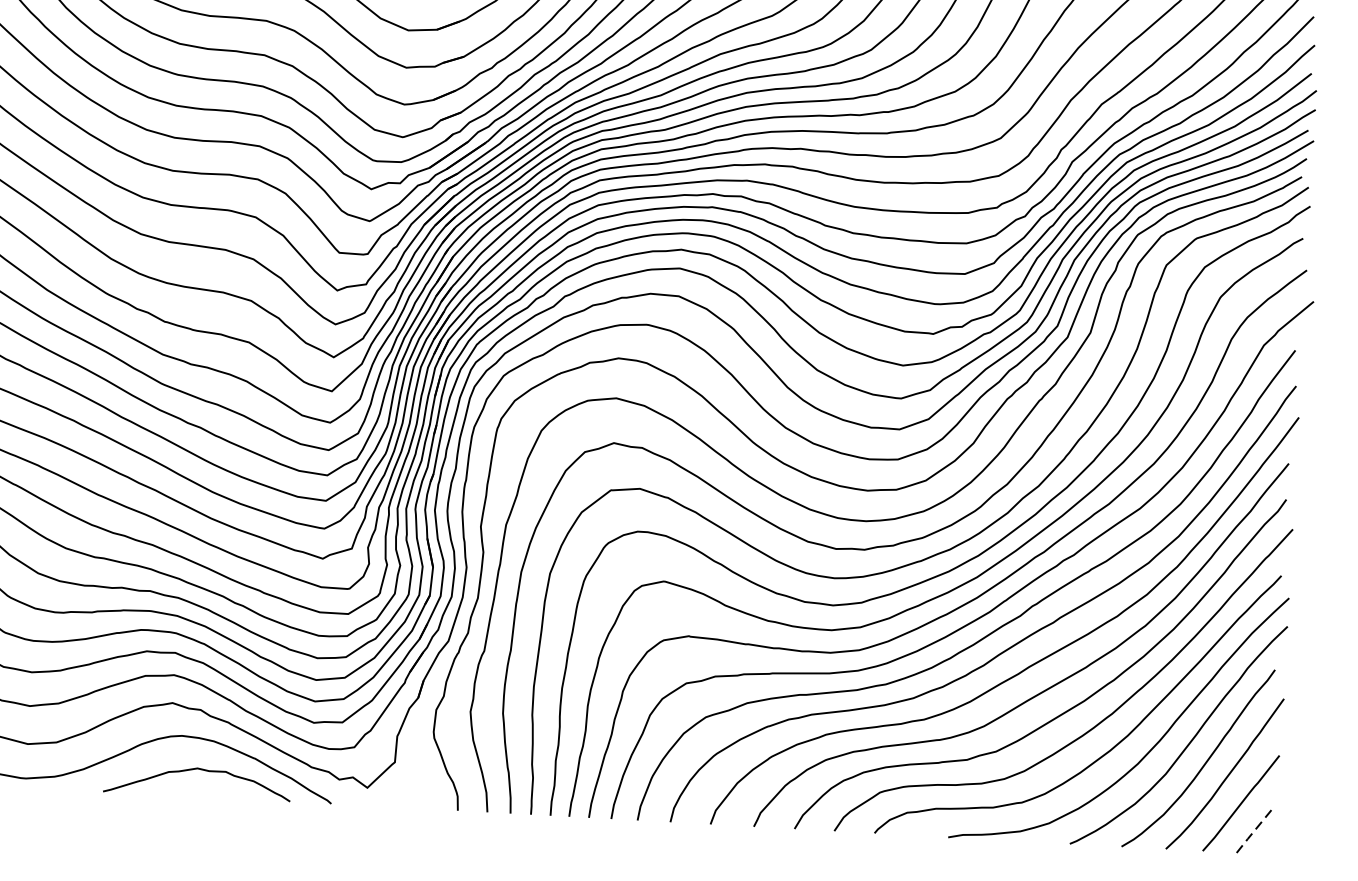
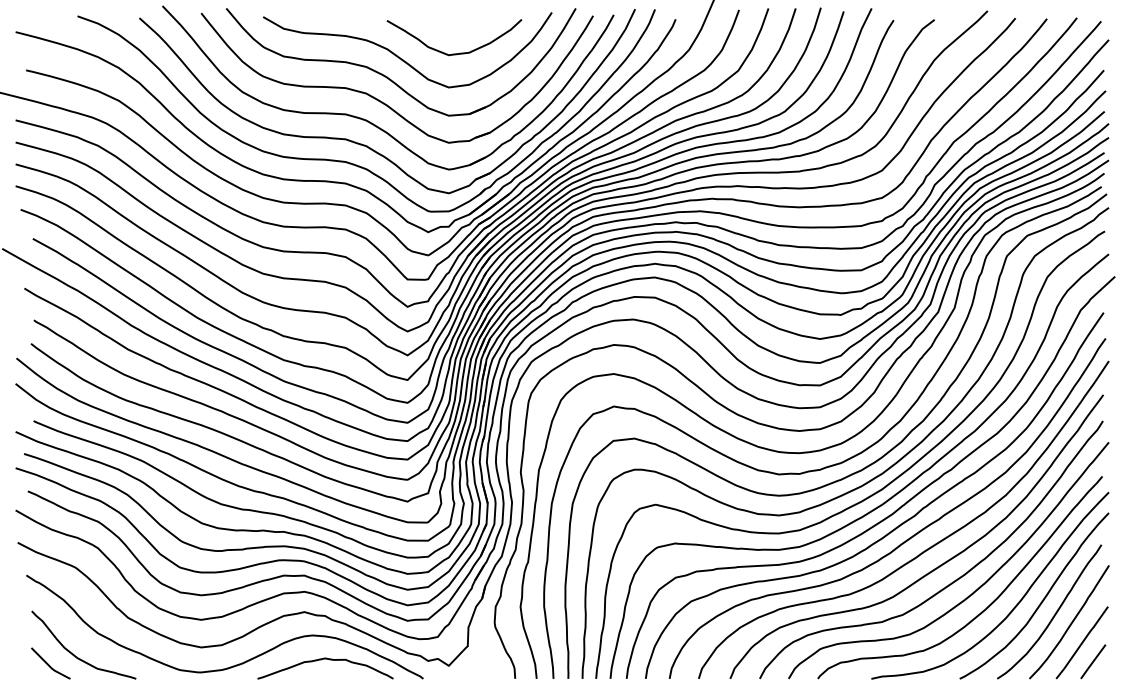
line: (1255, 831) -> (1093, 662), dashed -> solid

